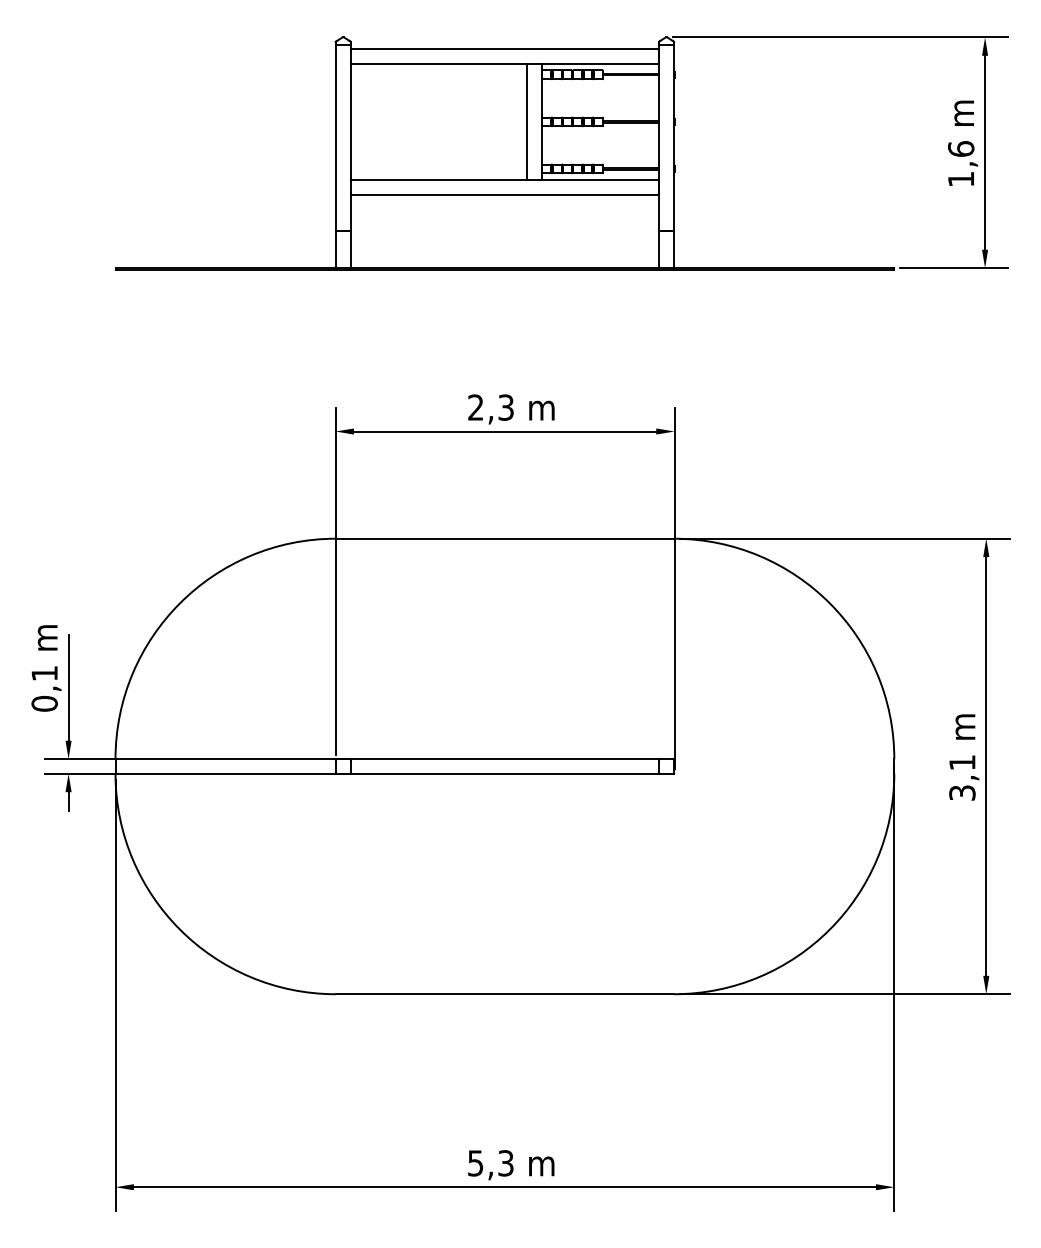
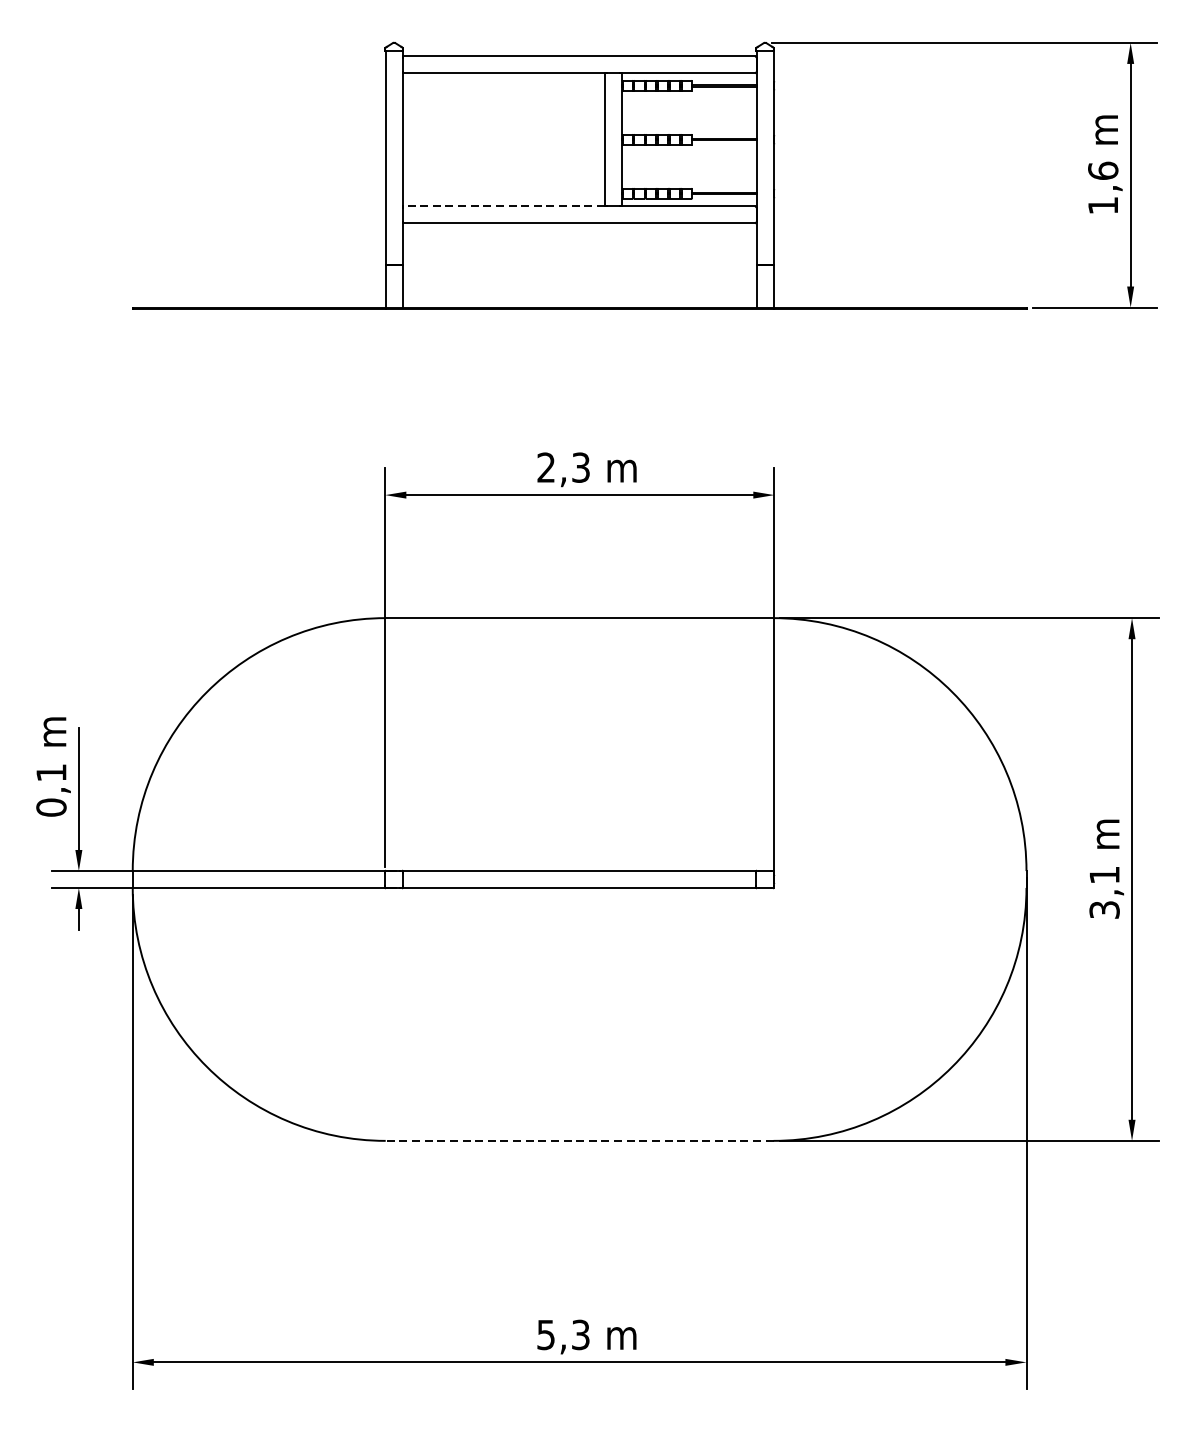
line: (438, 179) -> (503, 205), solid -> dashed
line: (504, 994) -> (579, 1141), solid -> dashed

